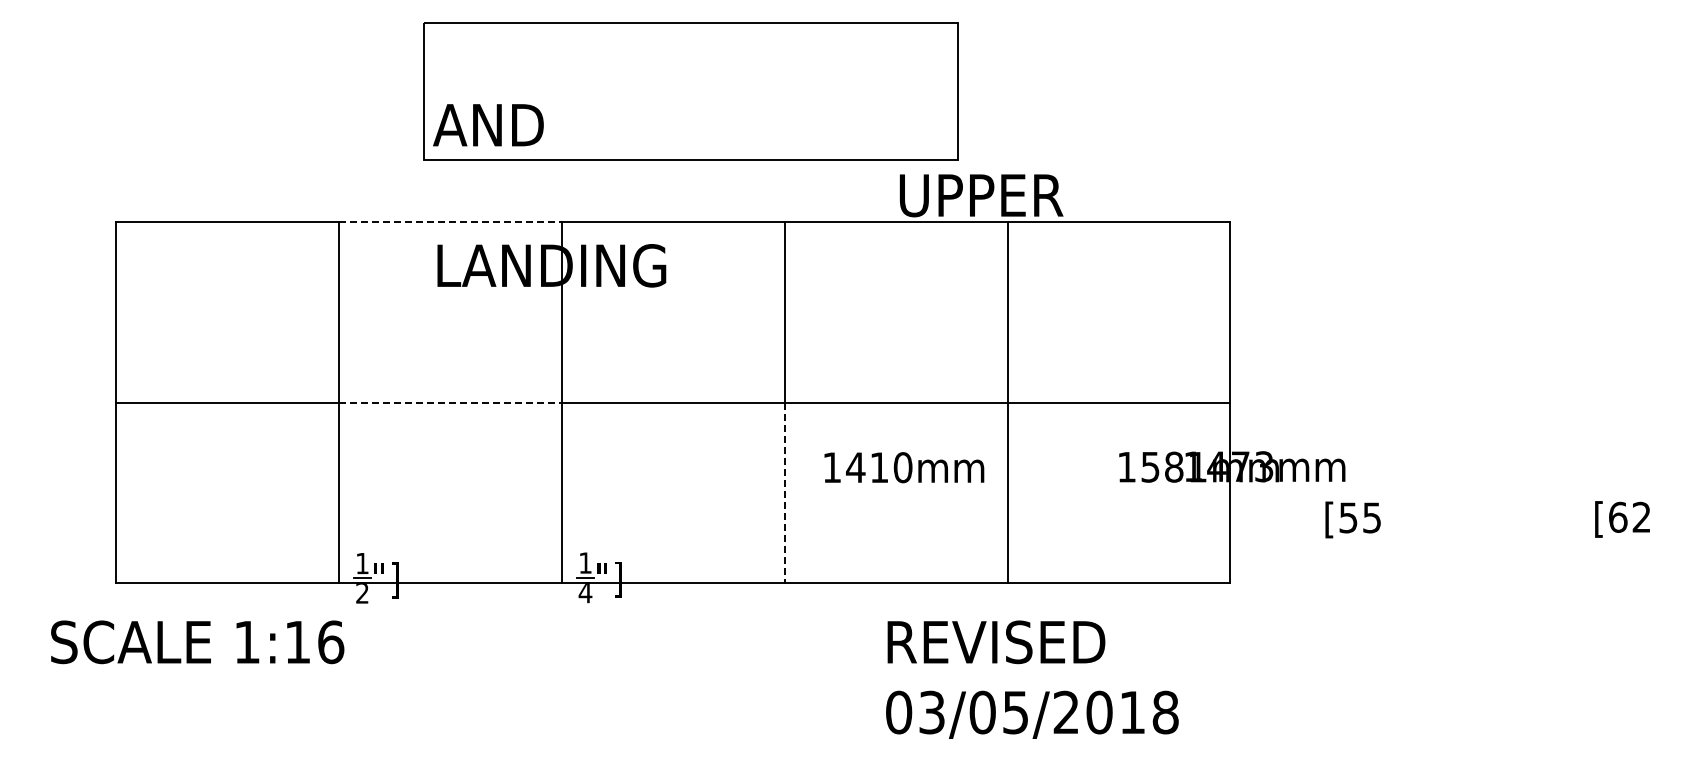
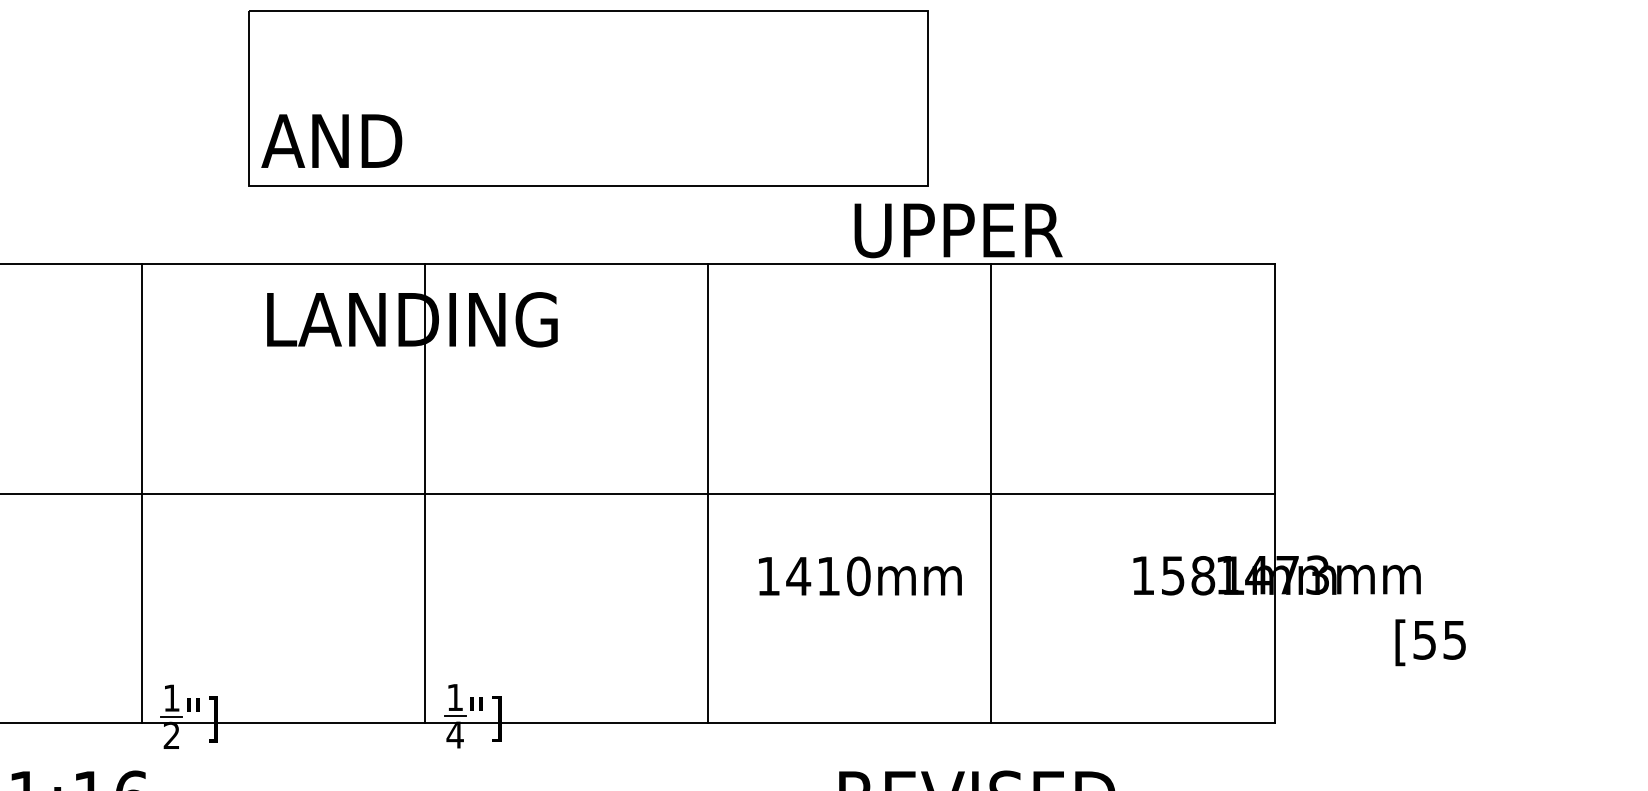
line: (450, 221) -> (283, 263), dashed -> solid
line: (450, 402) -> (283, 493), dashed -> solid
line: (784, 493) -> (708, 609), dashed -> solid

